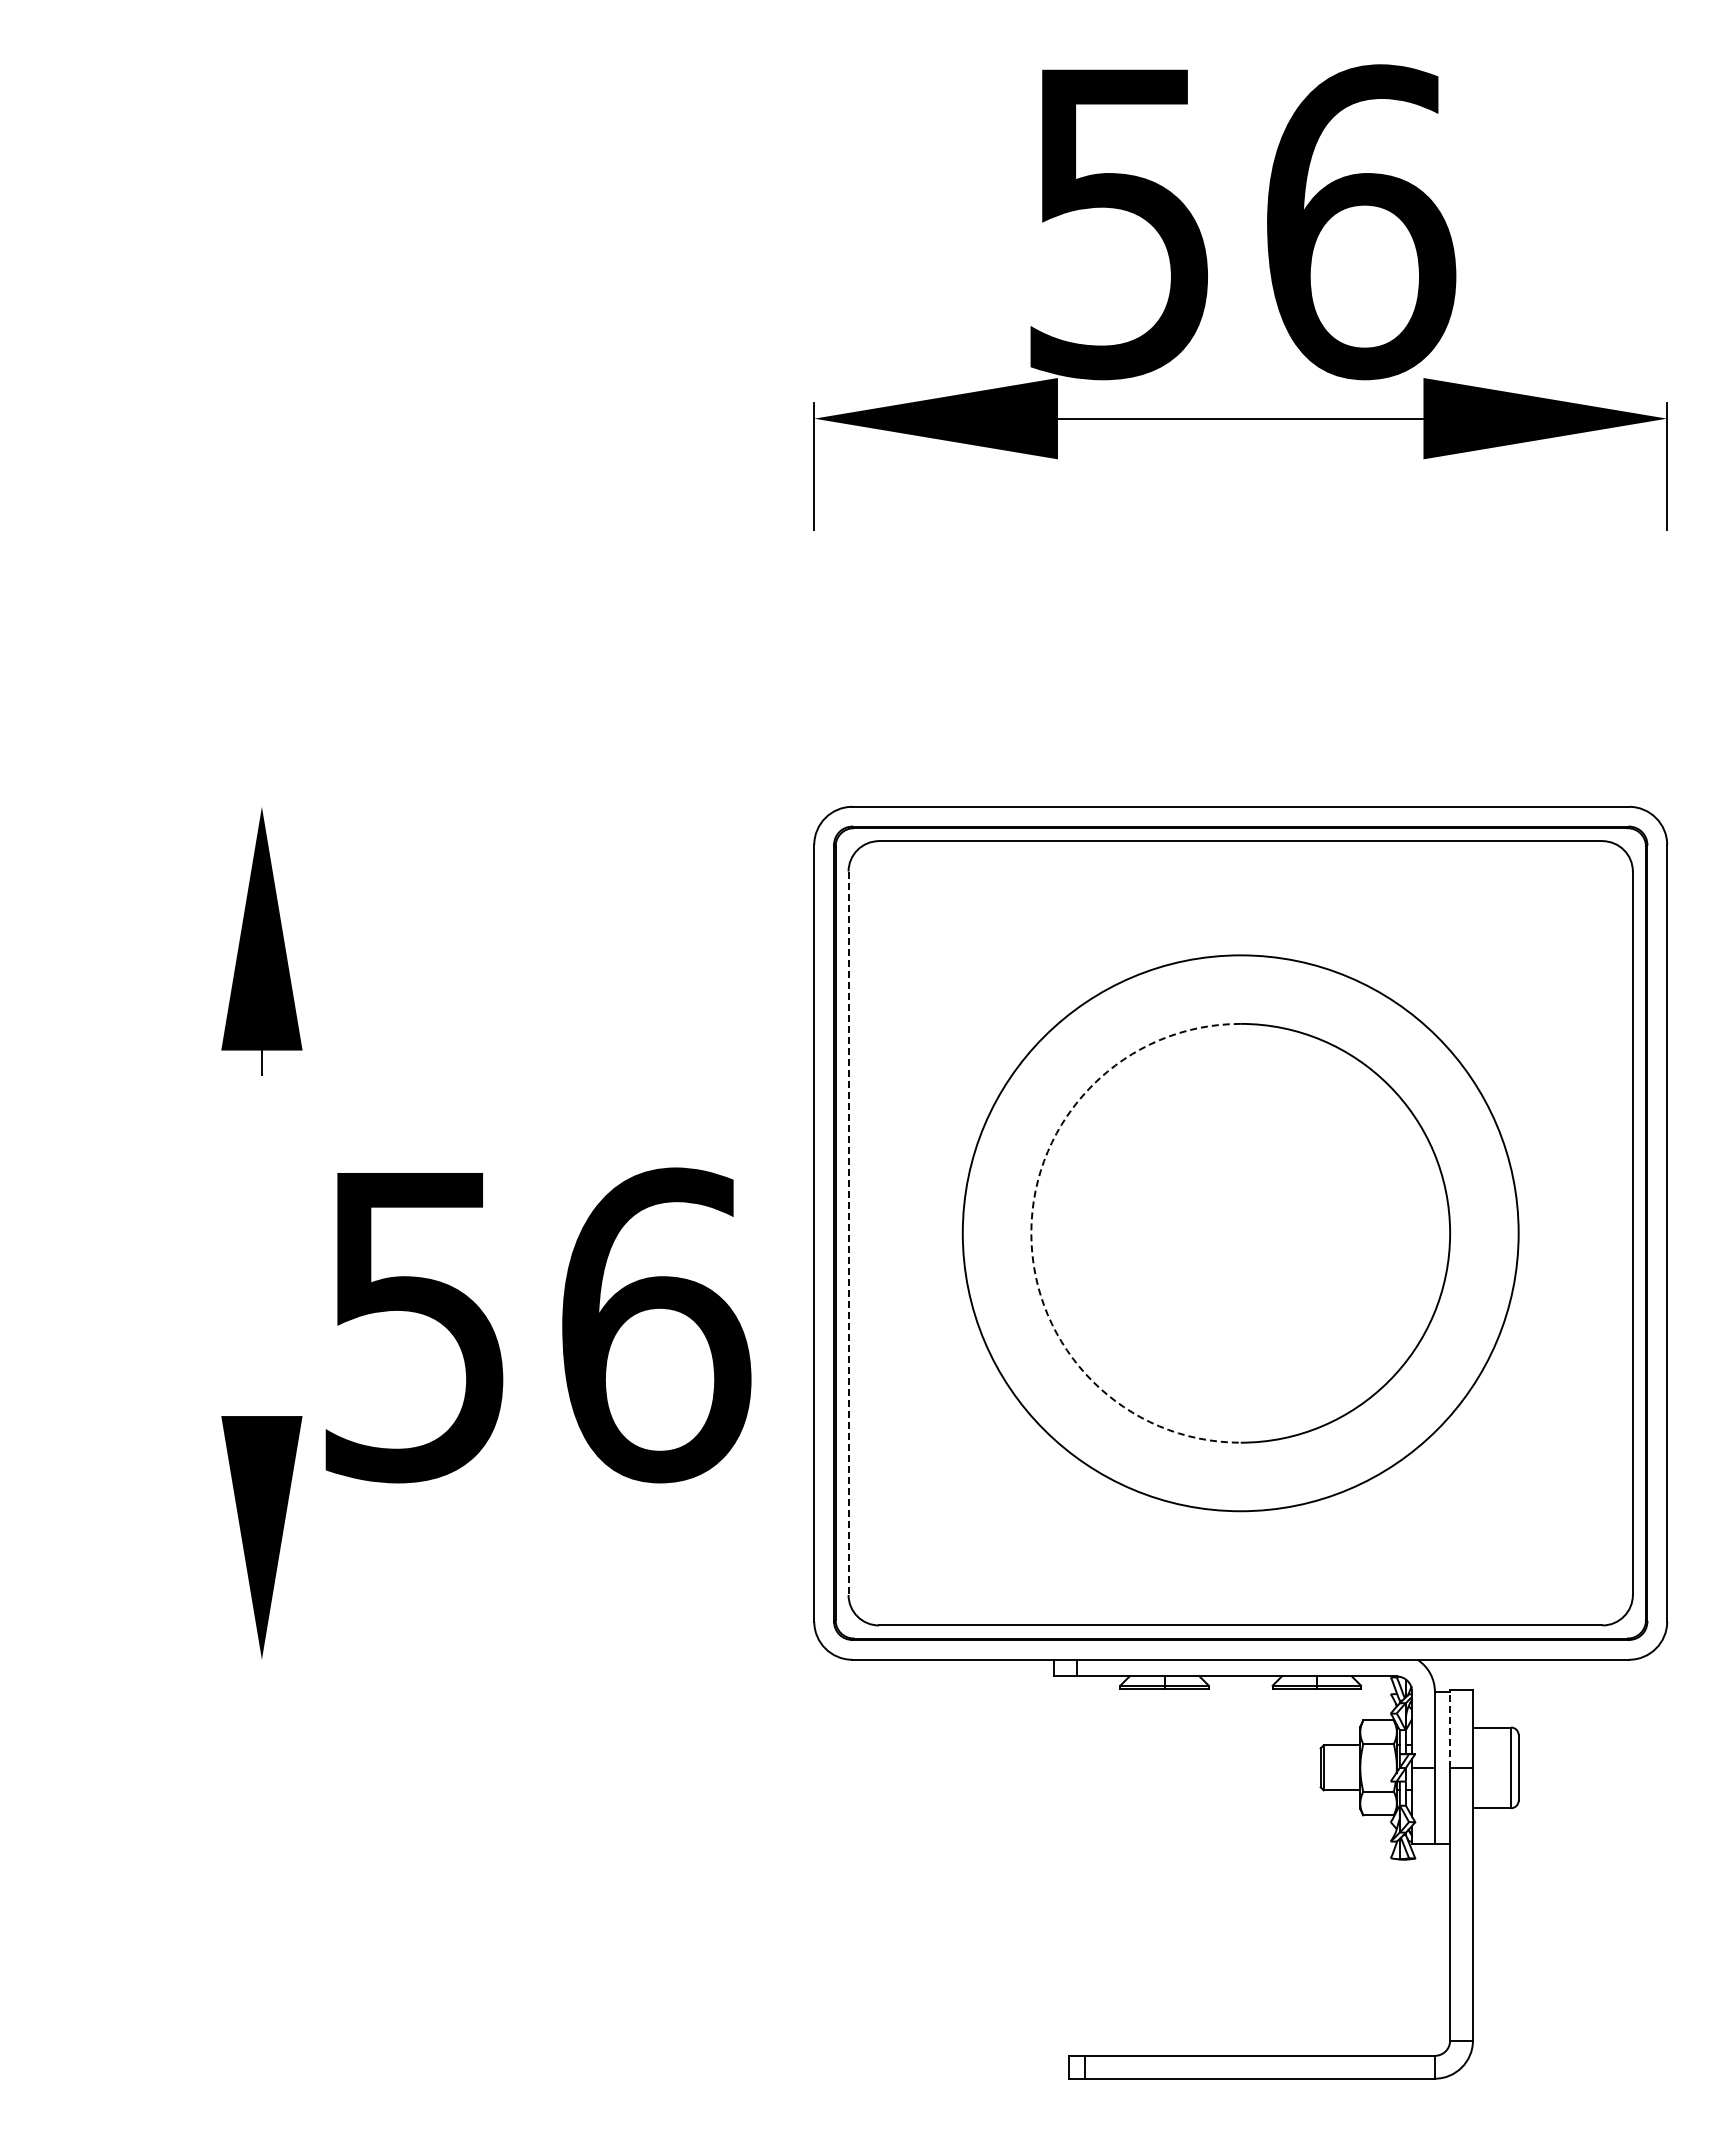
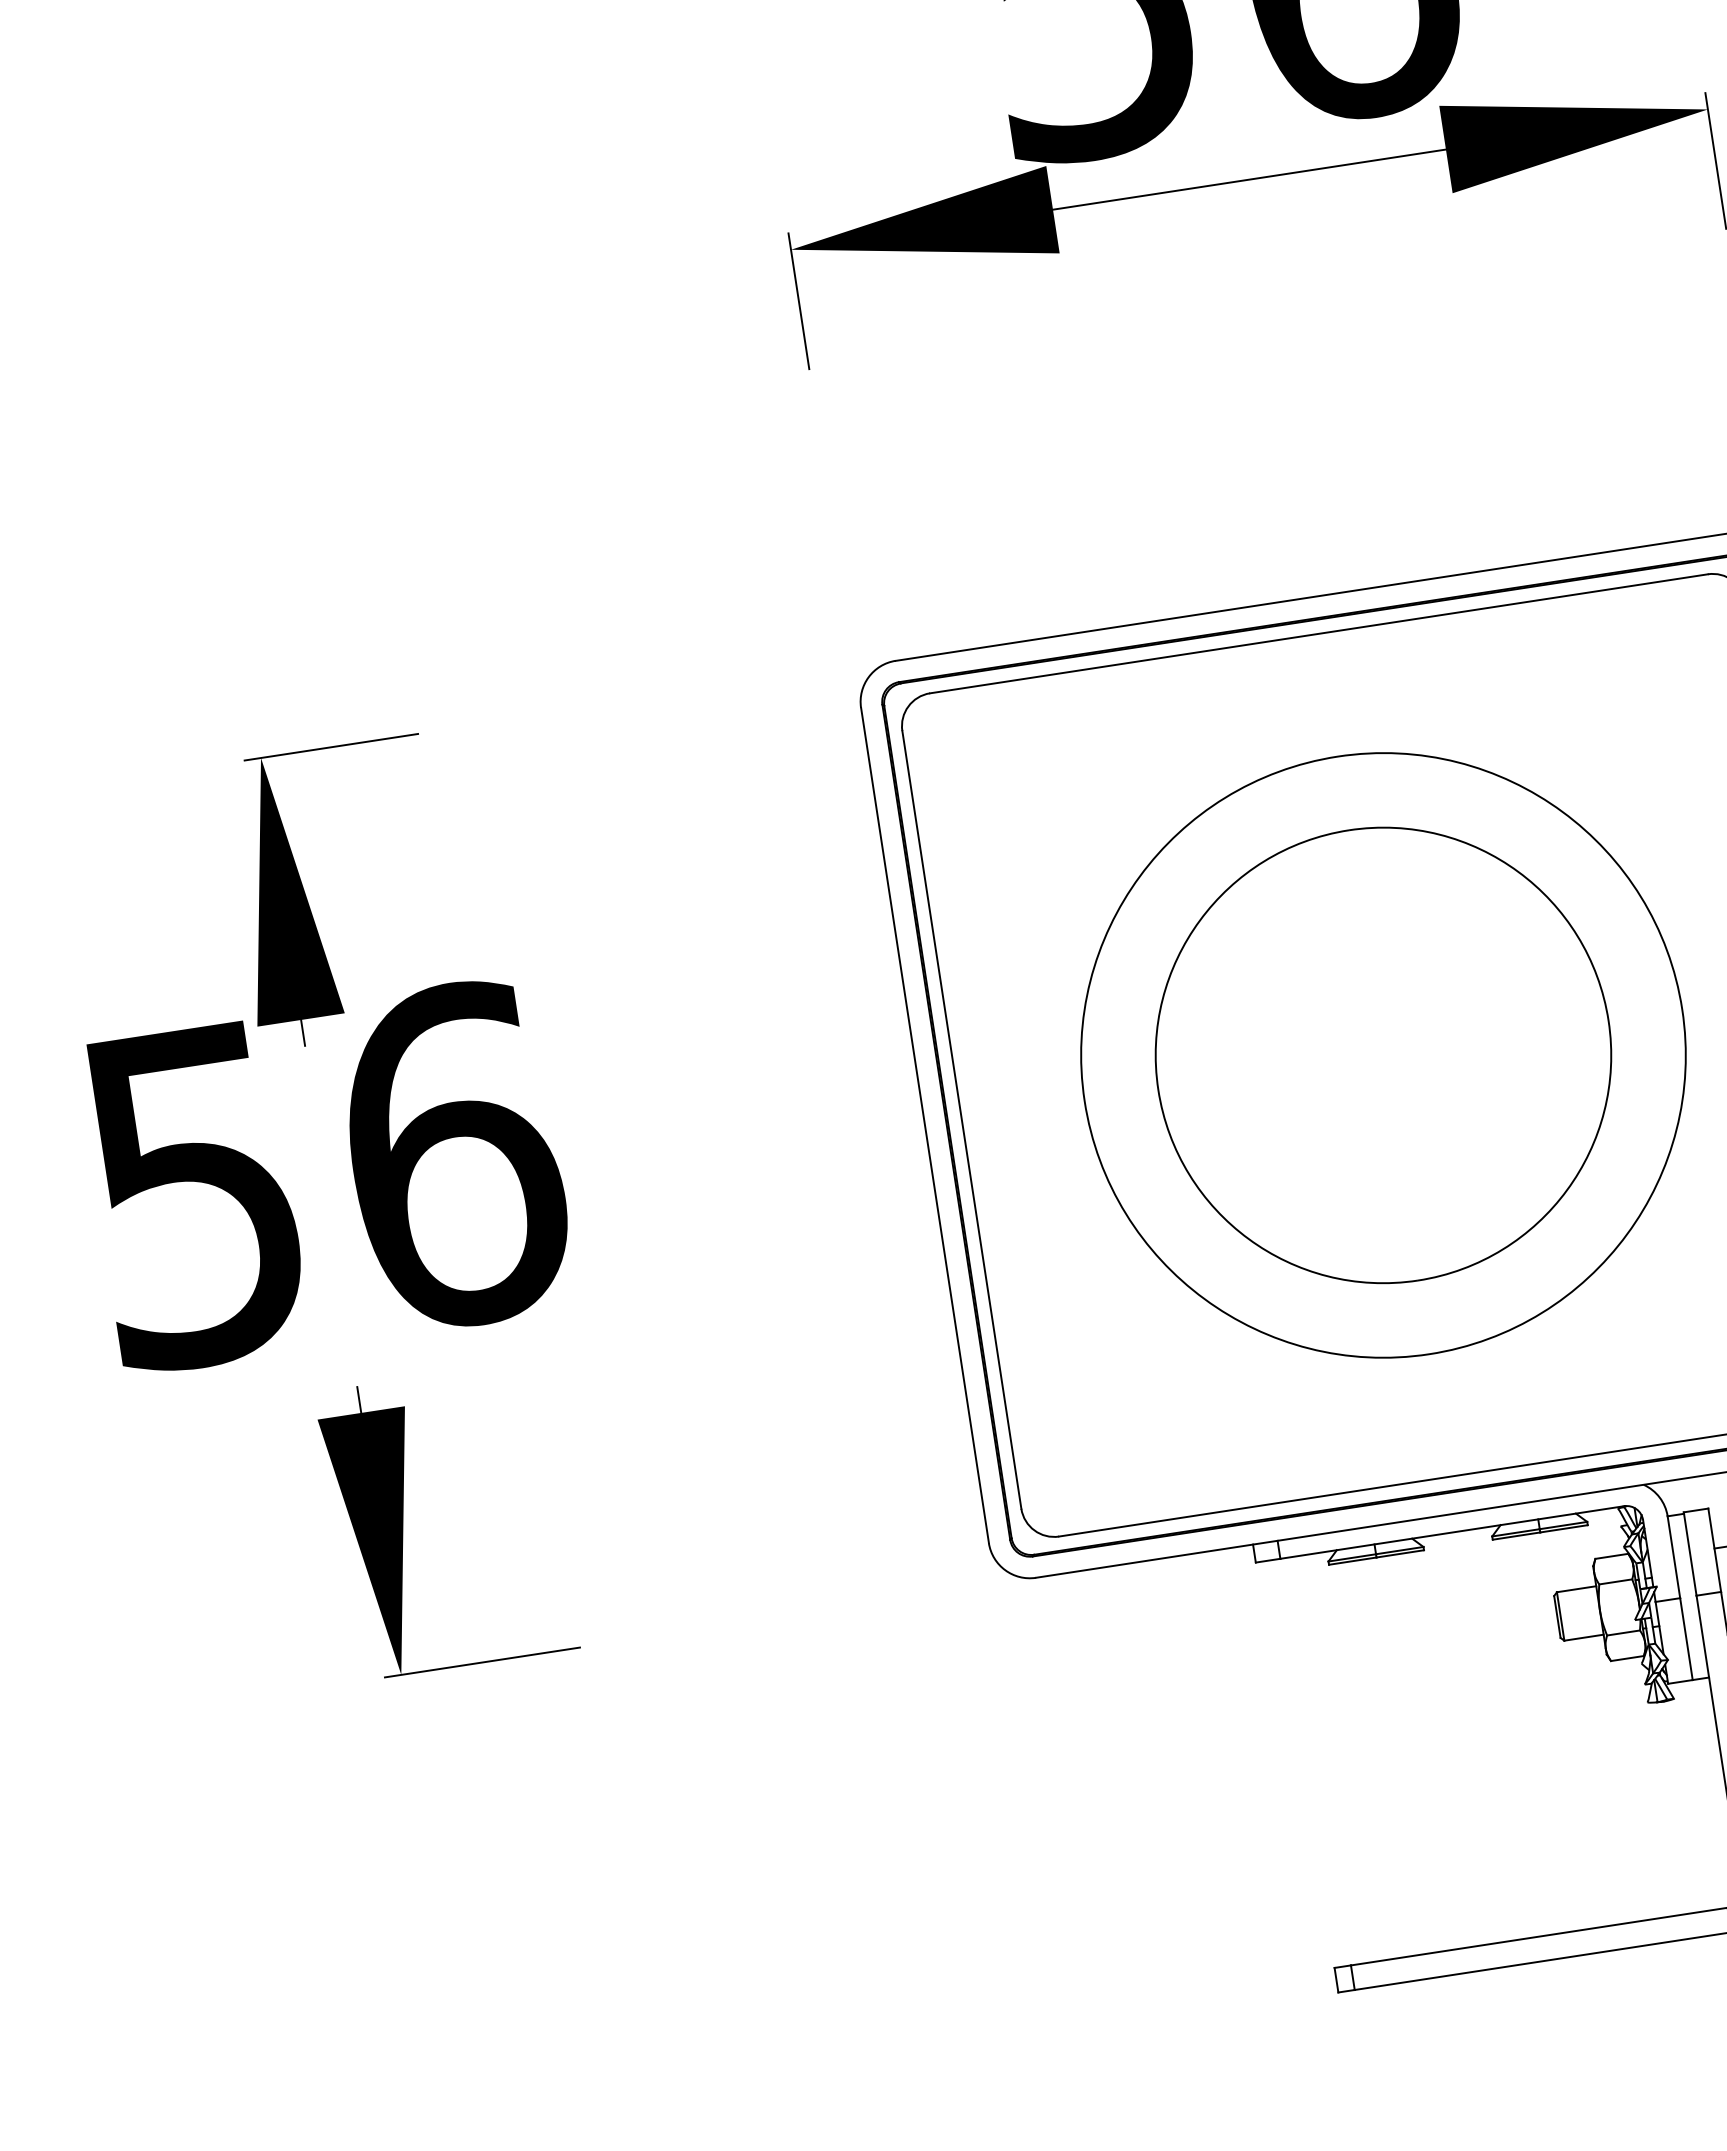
line: (326, 806) -> (330, 746), added
line: (848, 1233) -> (961, 1120), dashed -> solid
arc: (1031, 1233) -> (1158, 1090), dashed -> solid
text: (538, 1325) -> (327, 1175), moved
line: (261, 1404) -> (358, 1400), added
line: (337, 1659) -> (482, 1662), added
line: (1450, 1729) -> (1690, 1554), dashed -> solid

